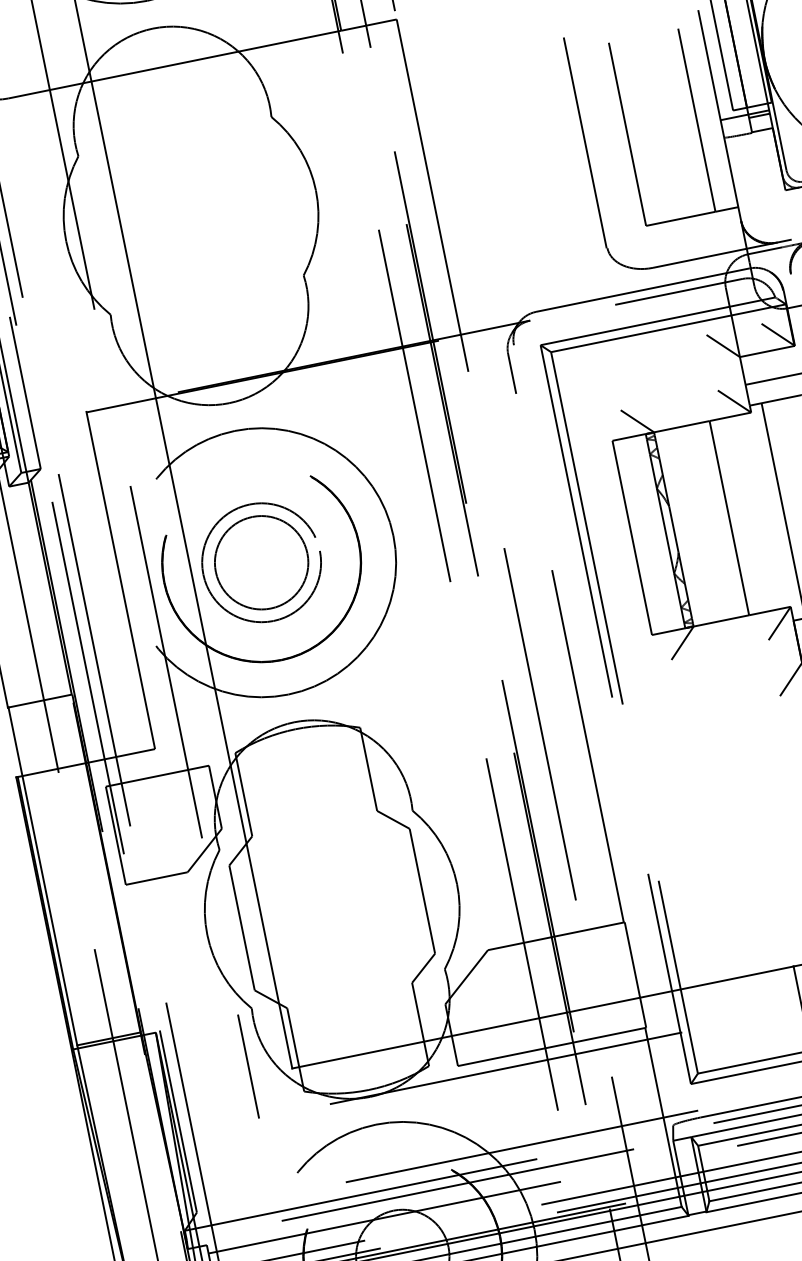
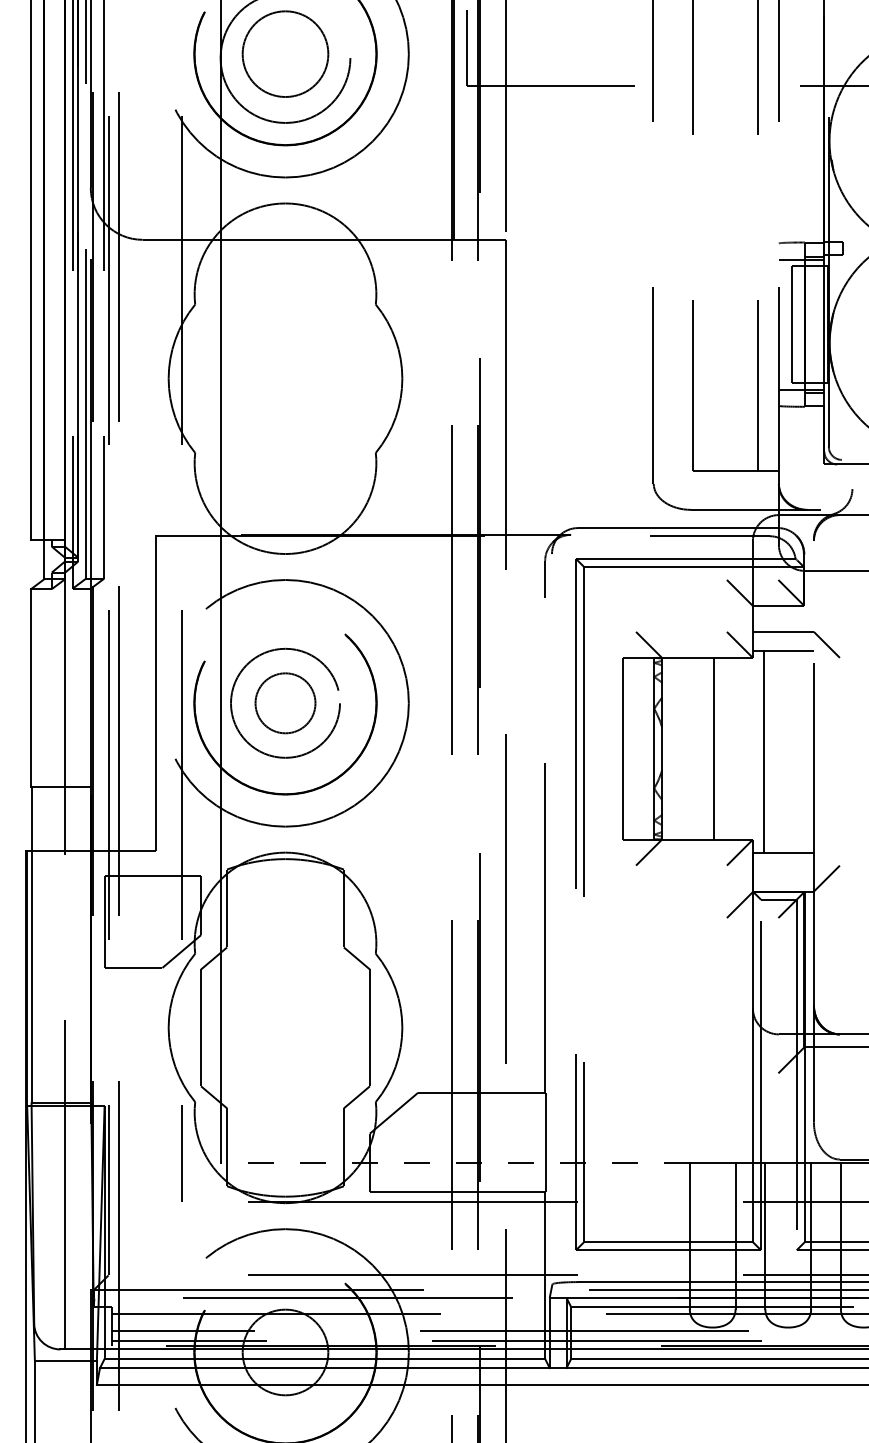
circle: (261, 562) -> (285, 703), size x0.7
line: (543, 1017) -> (455, 1163), solid -> dashed

